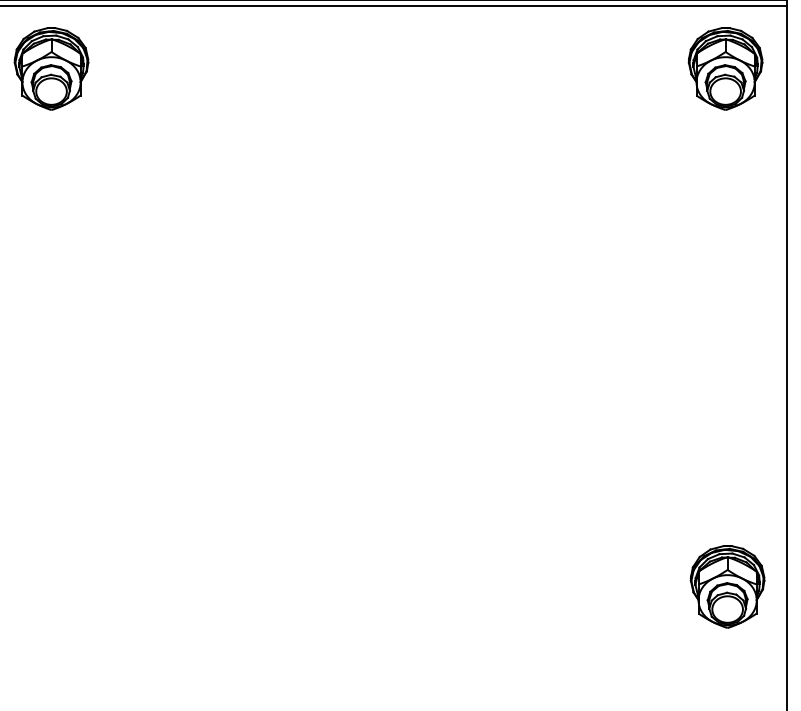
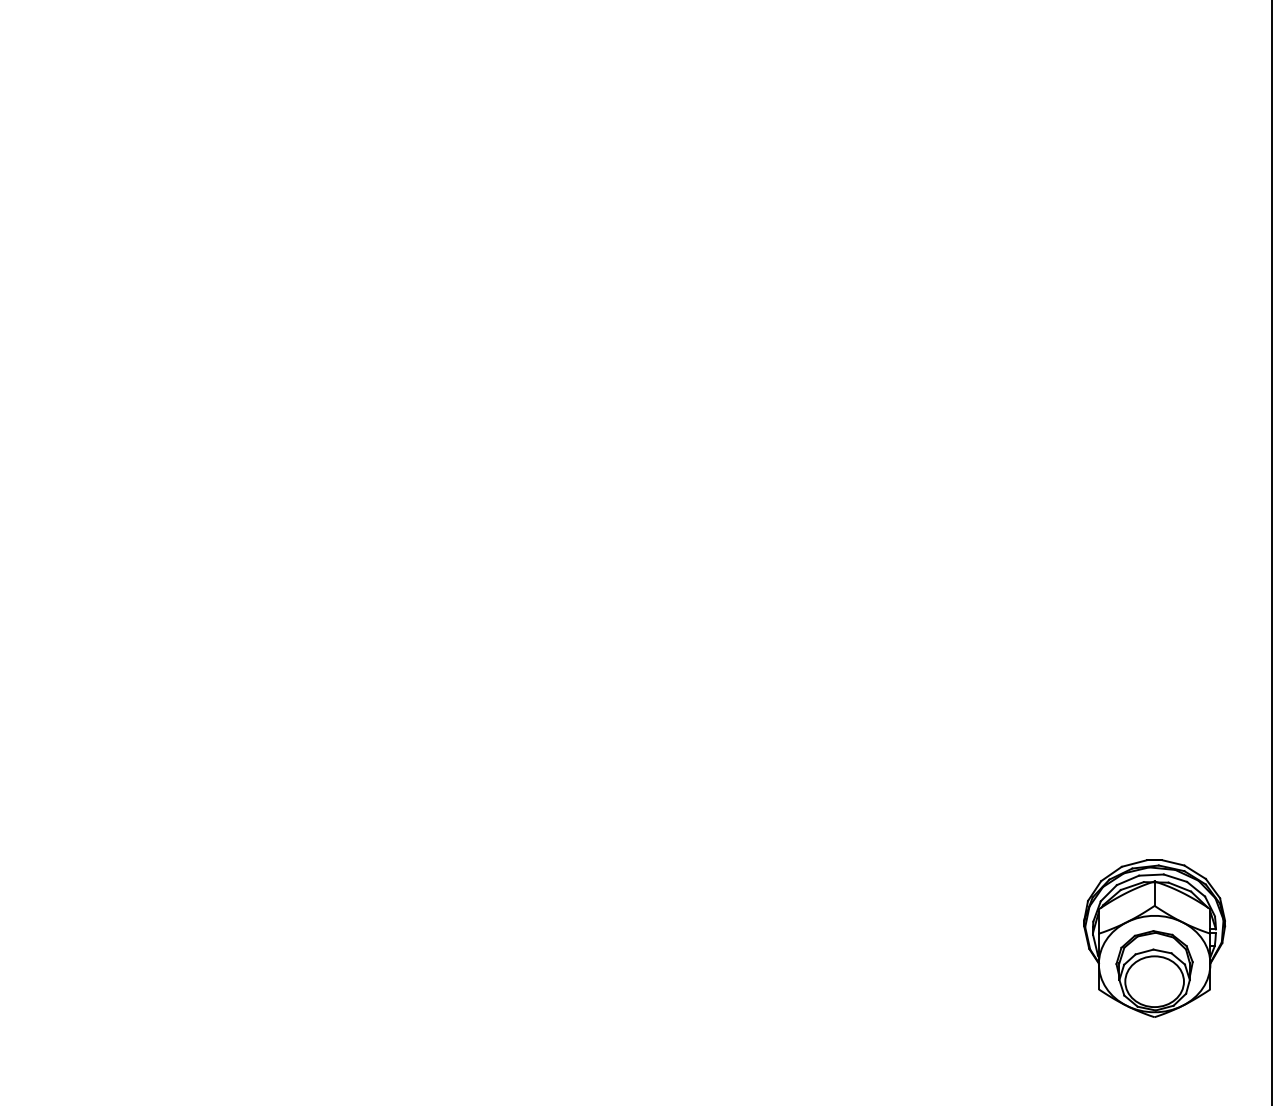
part: (727, 586) -> (1154, 937), moved

